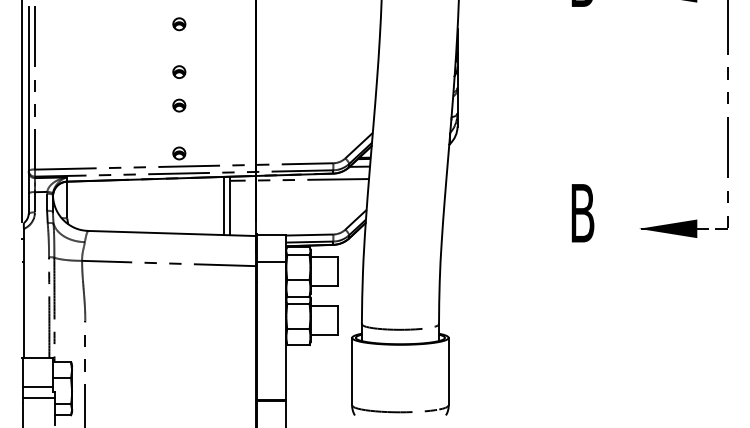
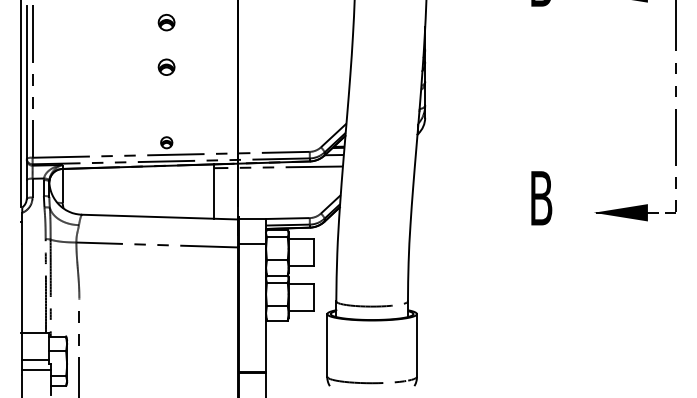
part: (179, 24) -> (166, 22), size x1.4
part: (179, 71) -> (166, 66), size x1.4
part: (179, 104) -> (166, 97), removed
line: (224, 205) -> (208, 191), removed

